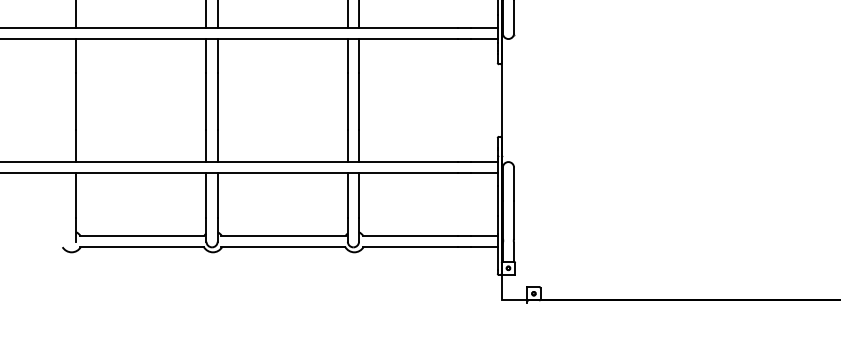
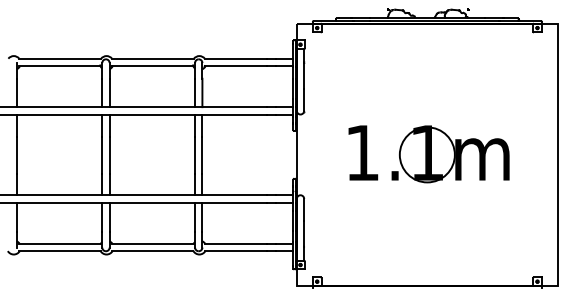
part: (703, 99) -> (428, 154), added

